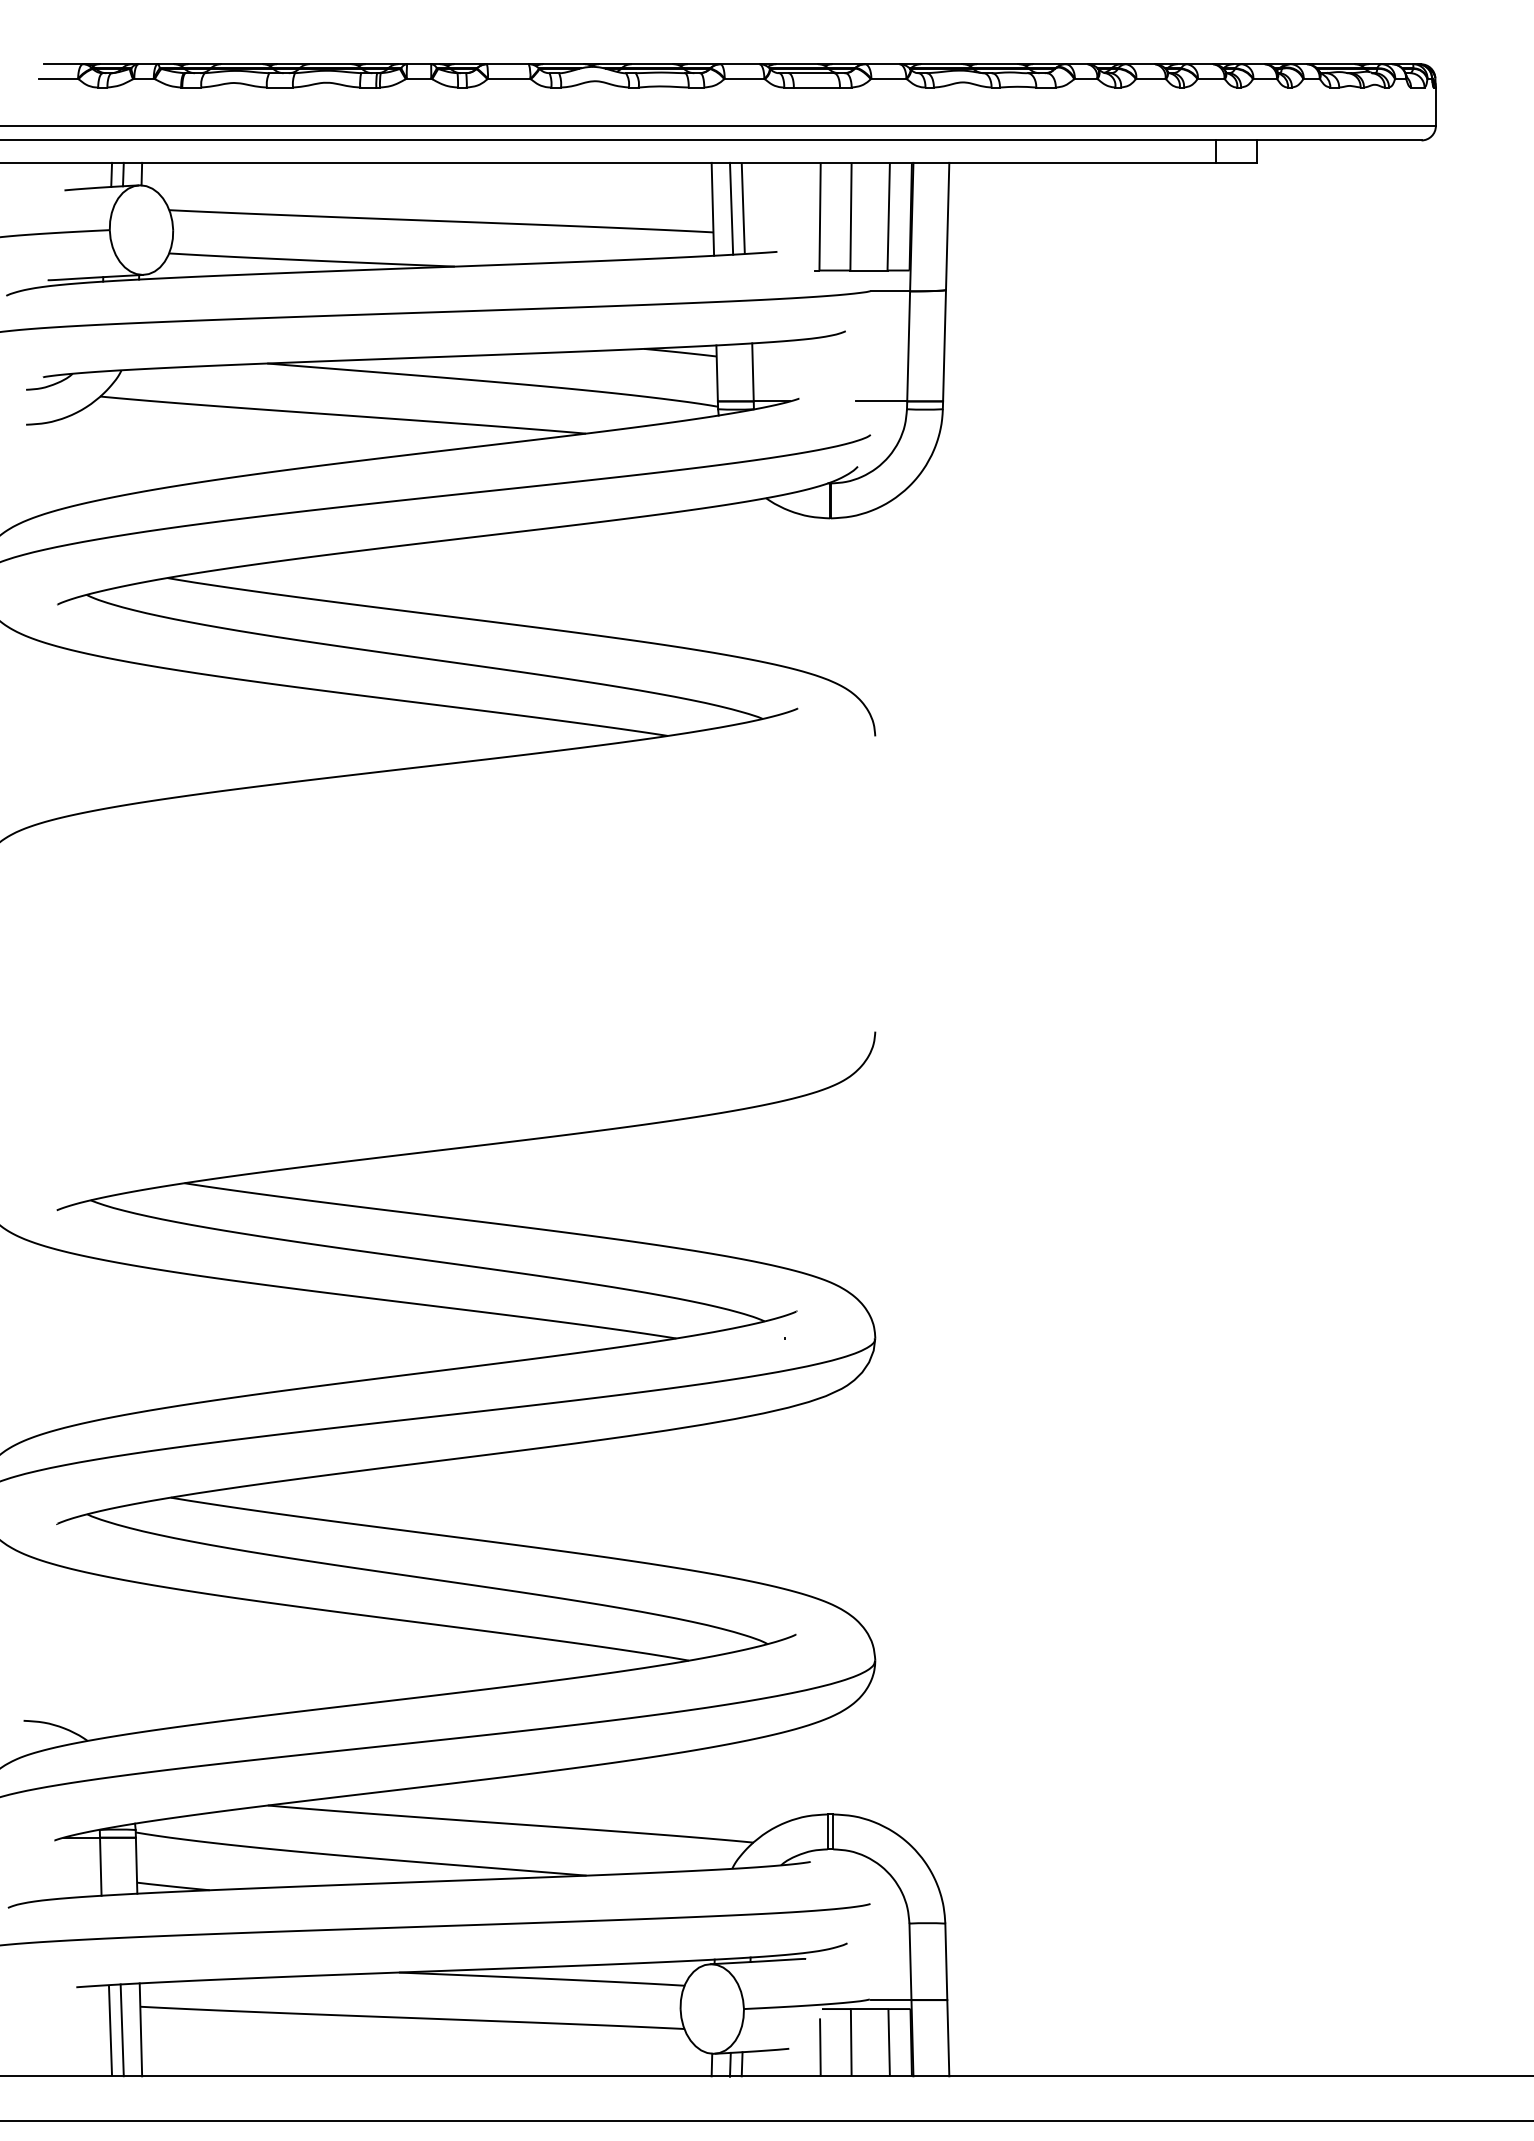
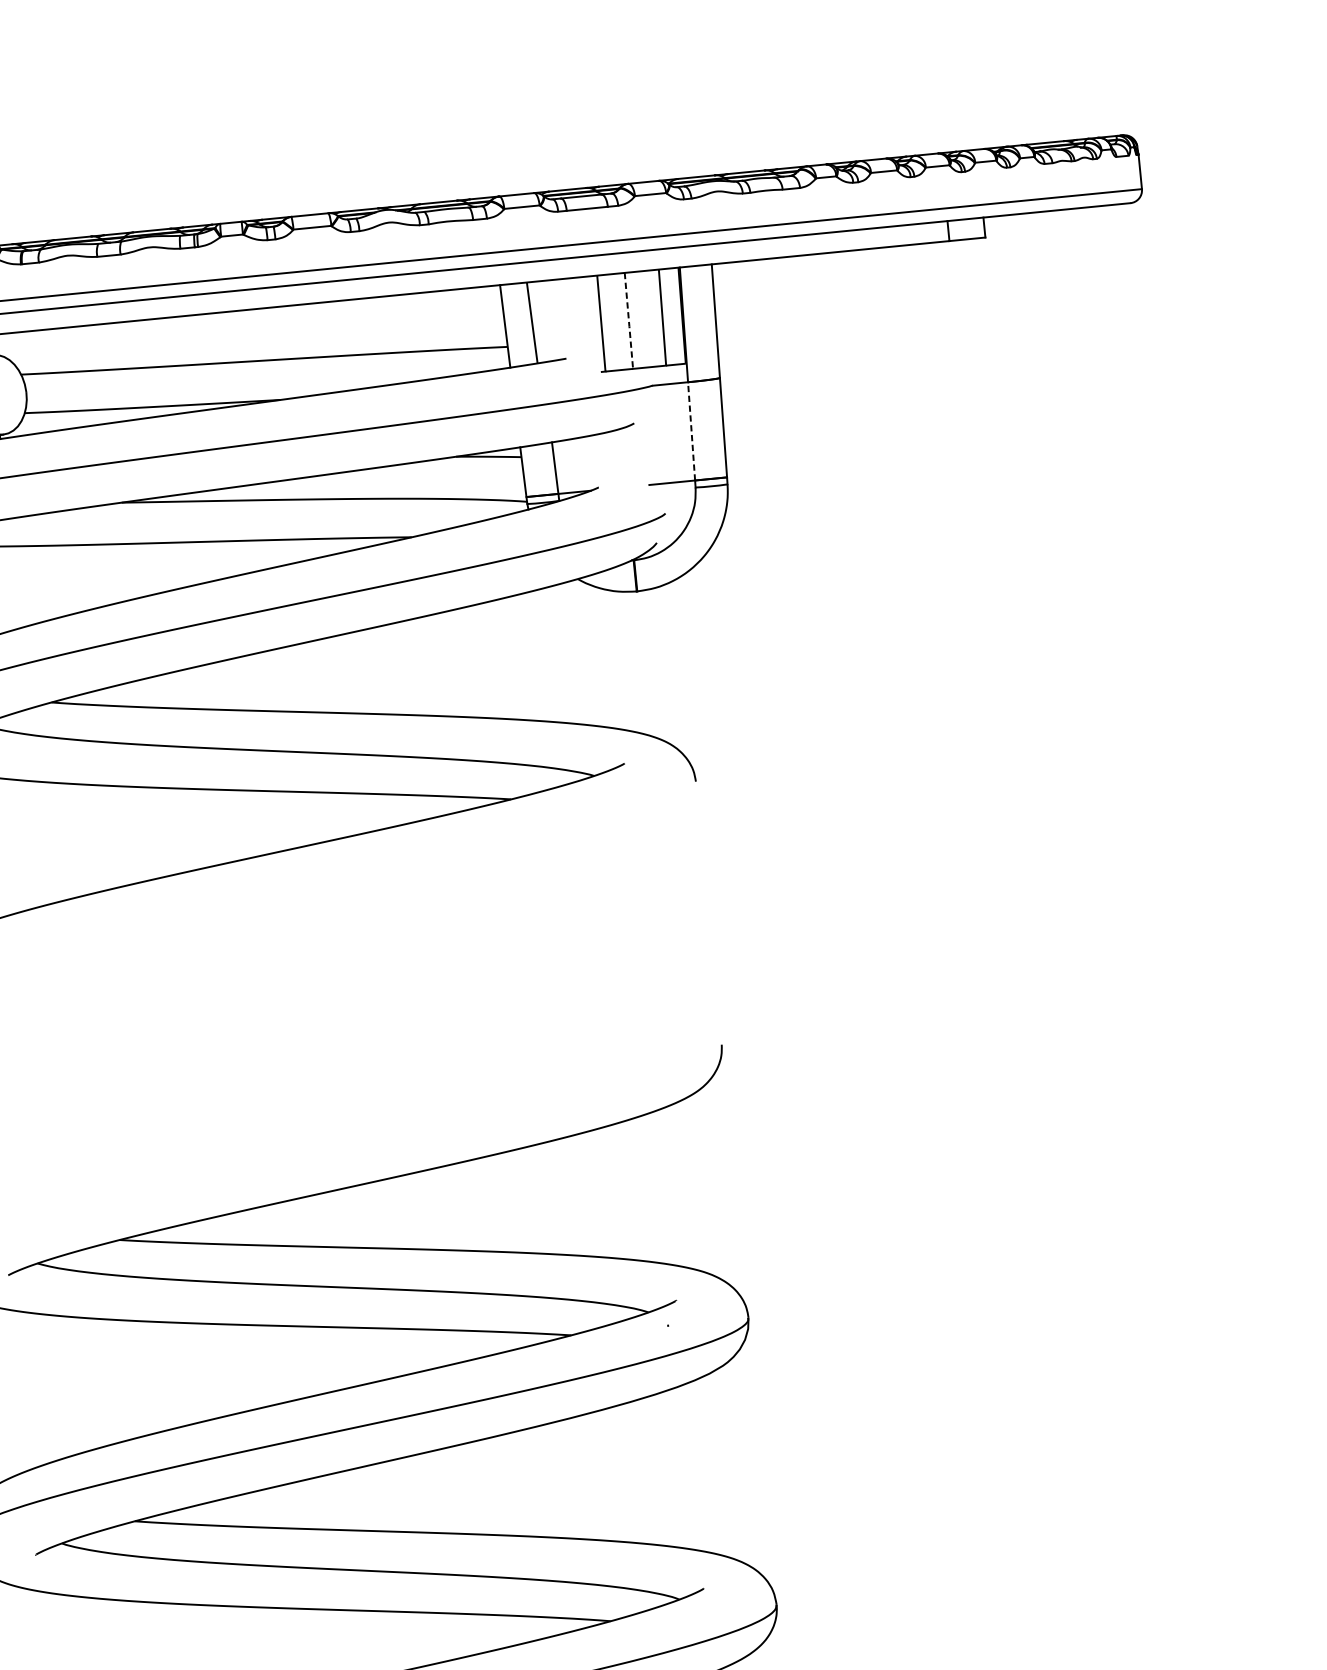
line: (731, 208) -> (521, 324), removed
line: (851, 217) -> (629, 321), solid -> dashed
line: (908, 345) -> (691, 430), solid -> dashed

